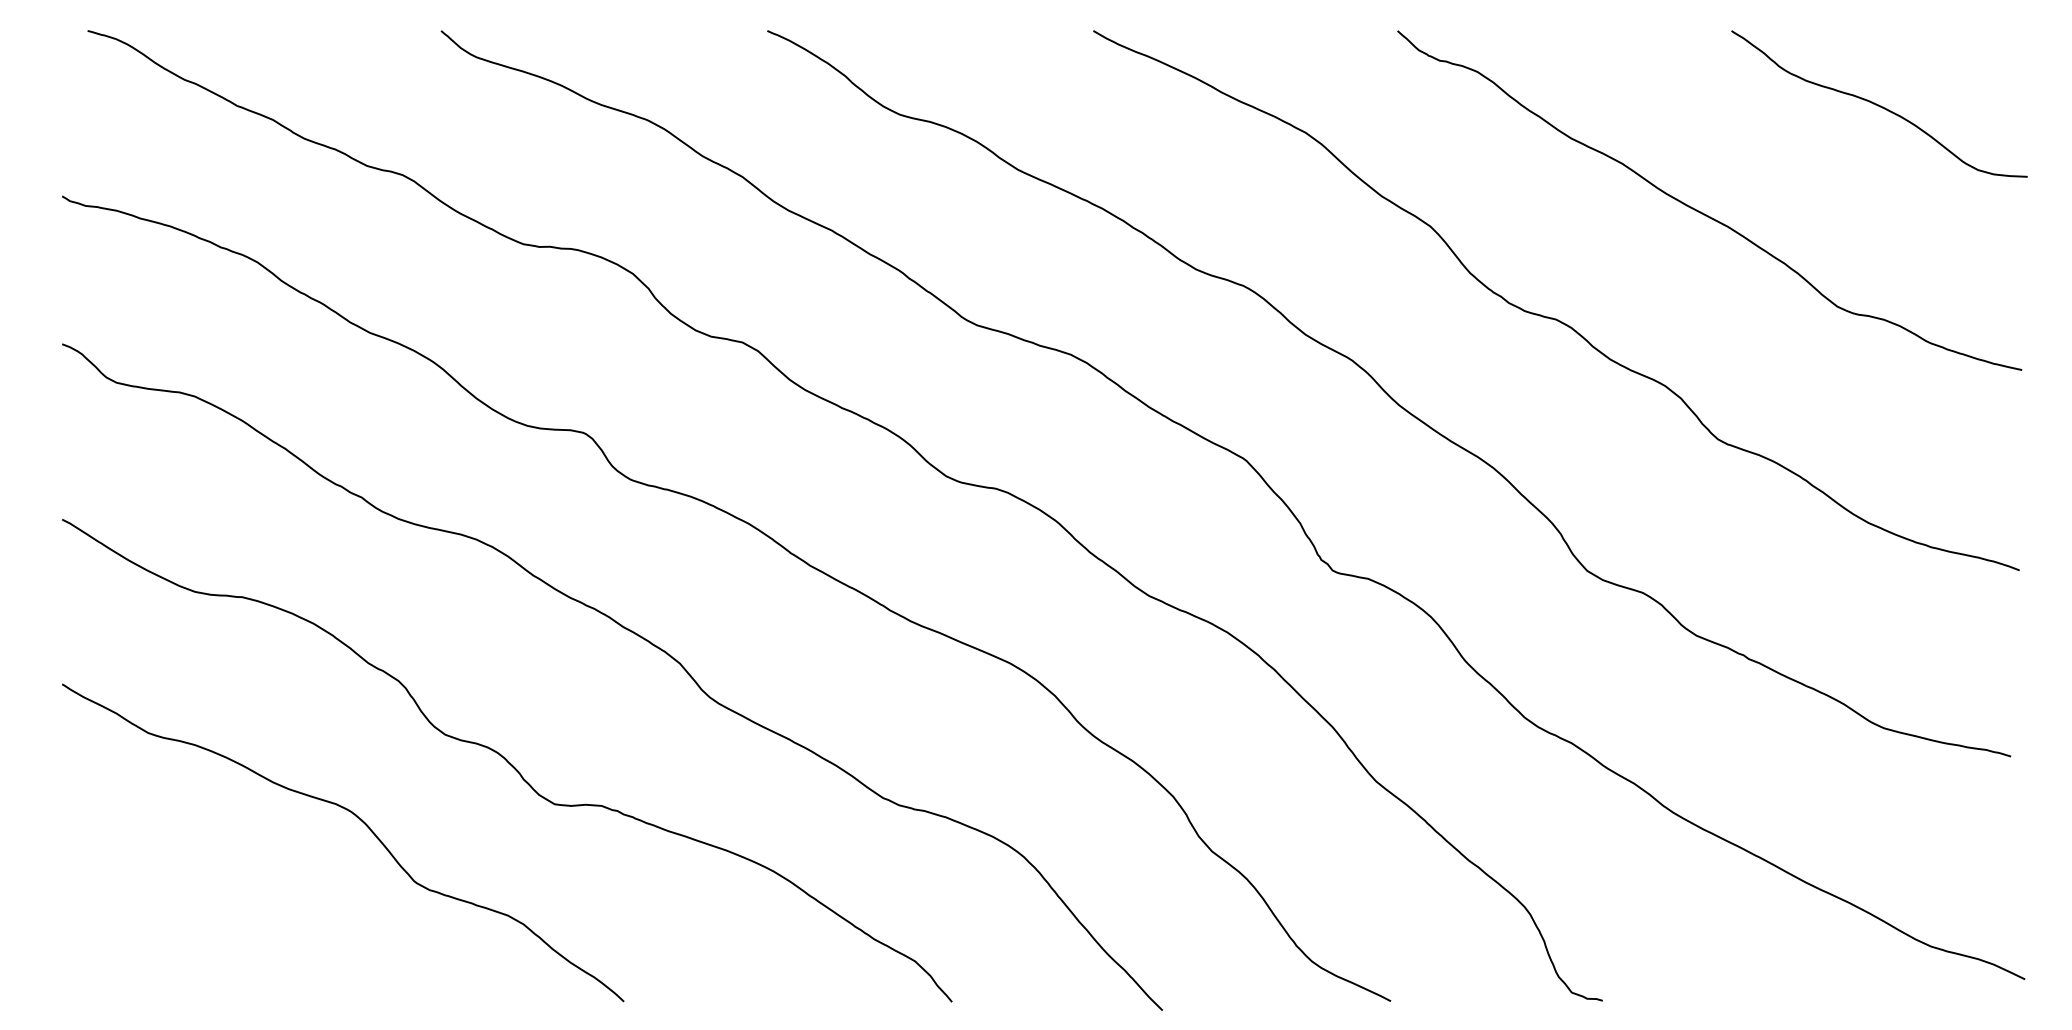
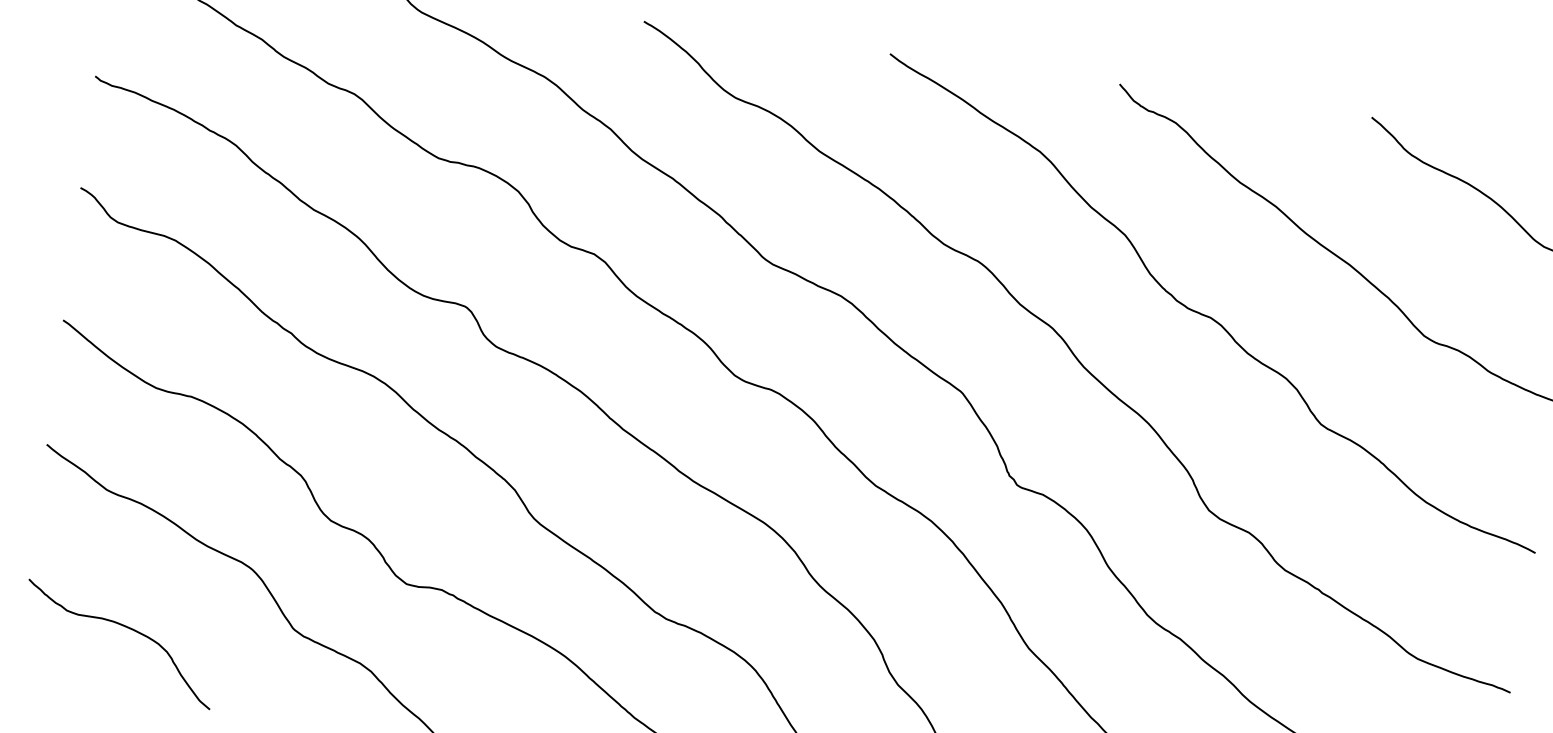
curve: (194, 908) -> (124, 626), added

